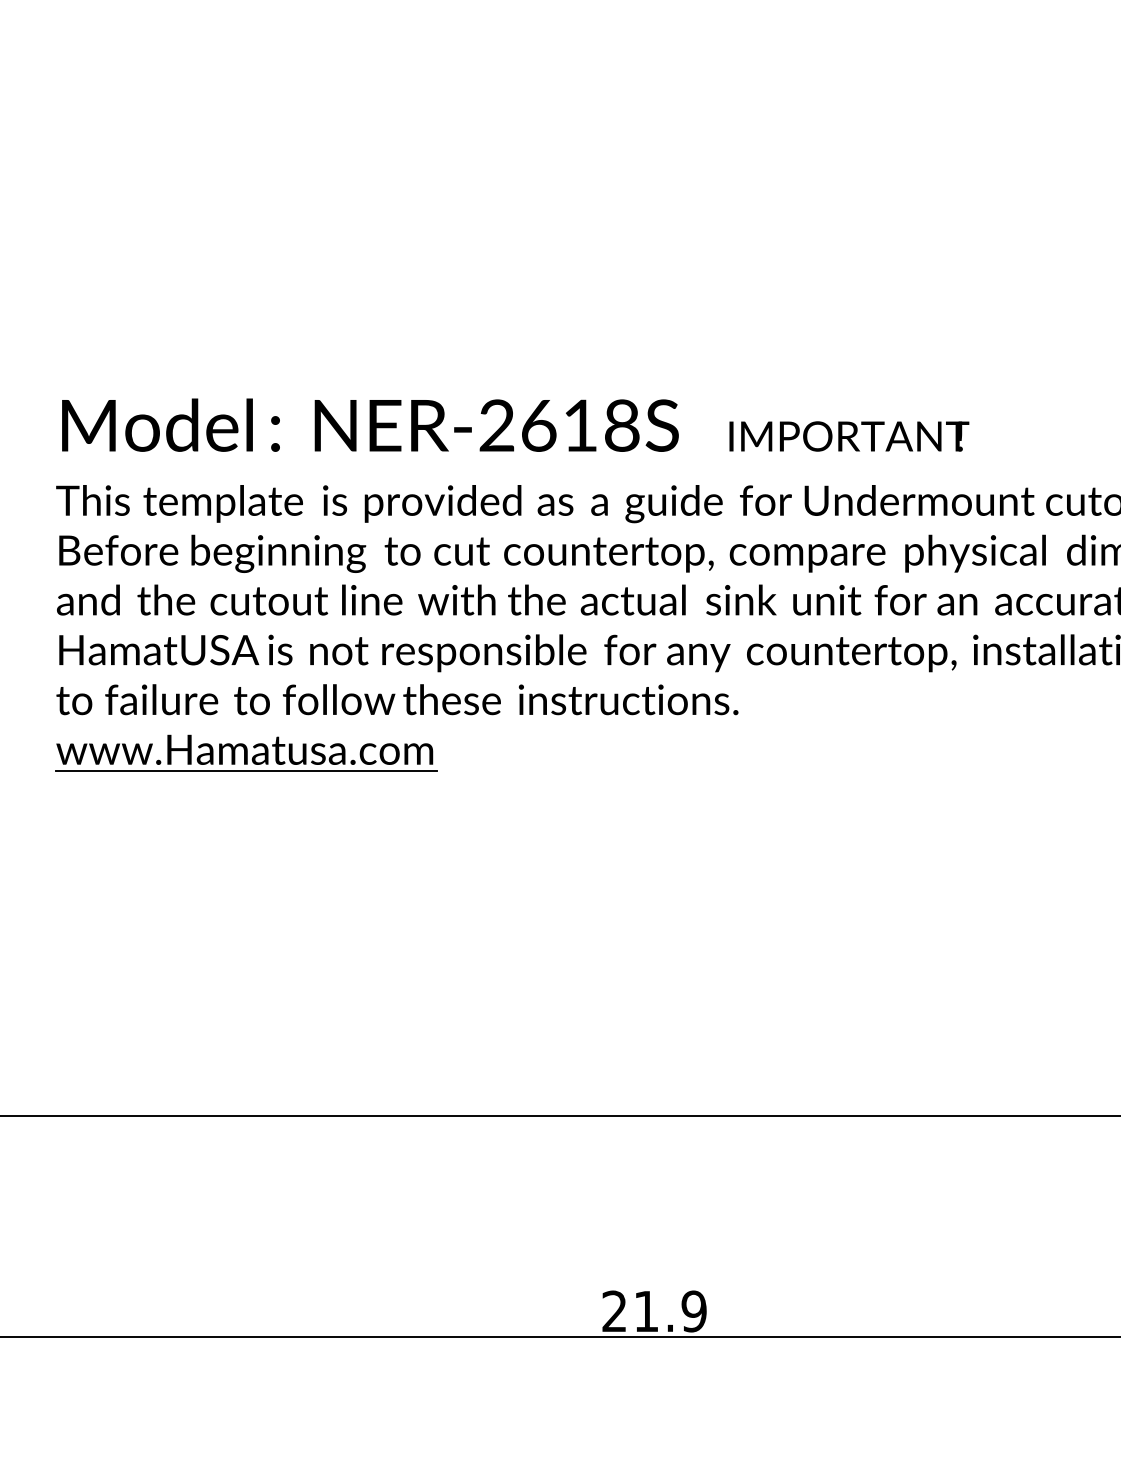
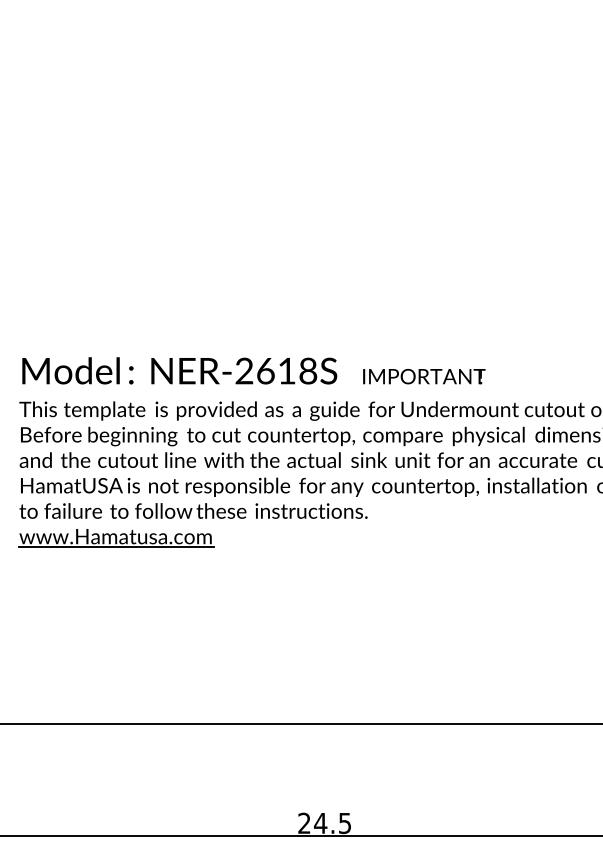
text: (669, 1309) -> (332, 822), 21.9 -> 24.5

